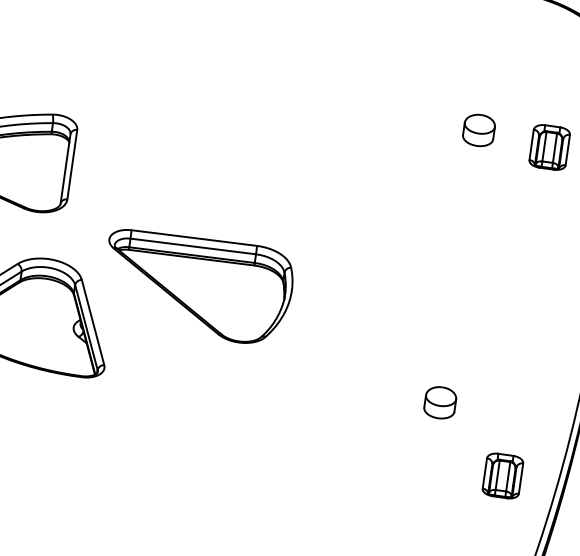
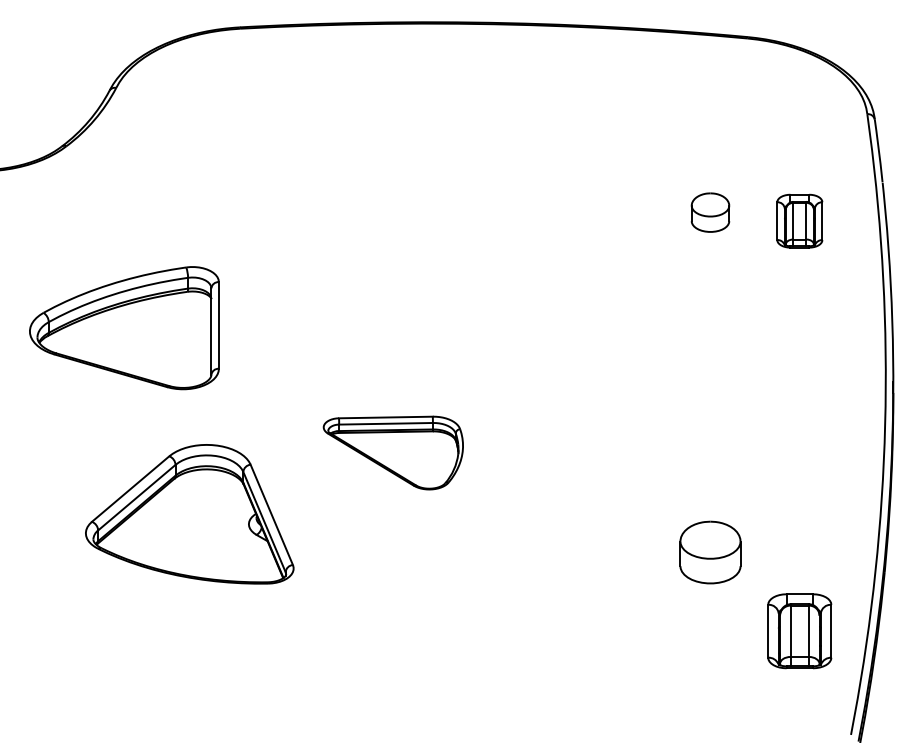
part: (197, 286) -> (393, 452), size x0.6
part: (440, 402) -> (710, 552), size x1.6
part: (502, 475) -> (799, 630), size x1.4

